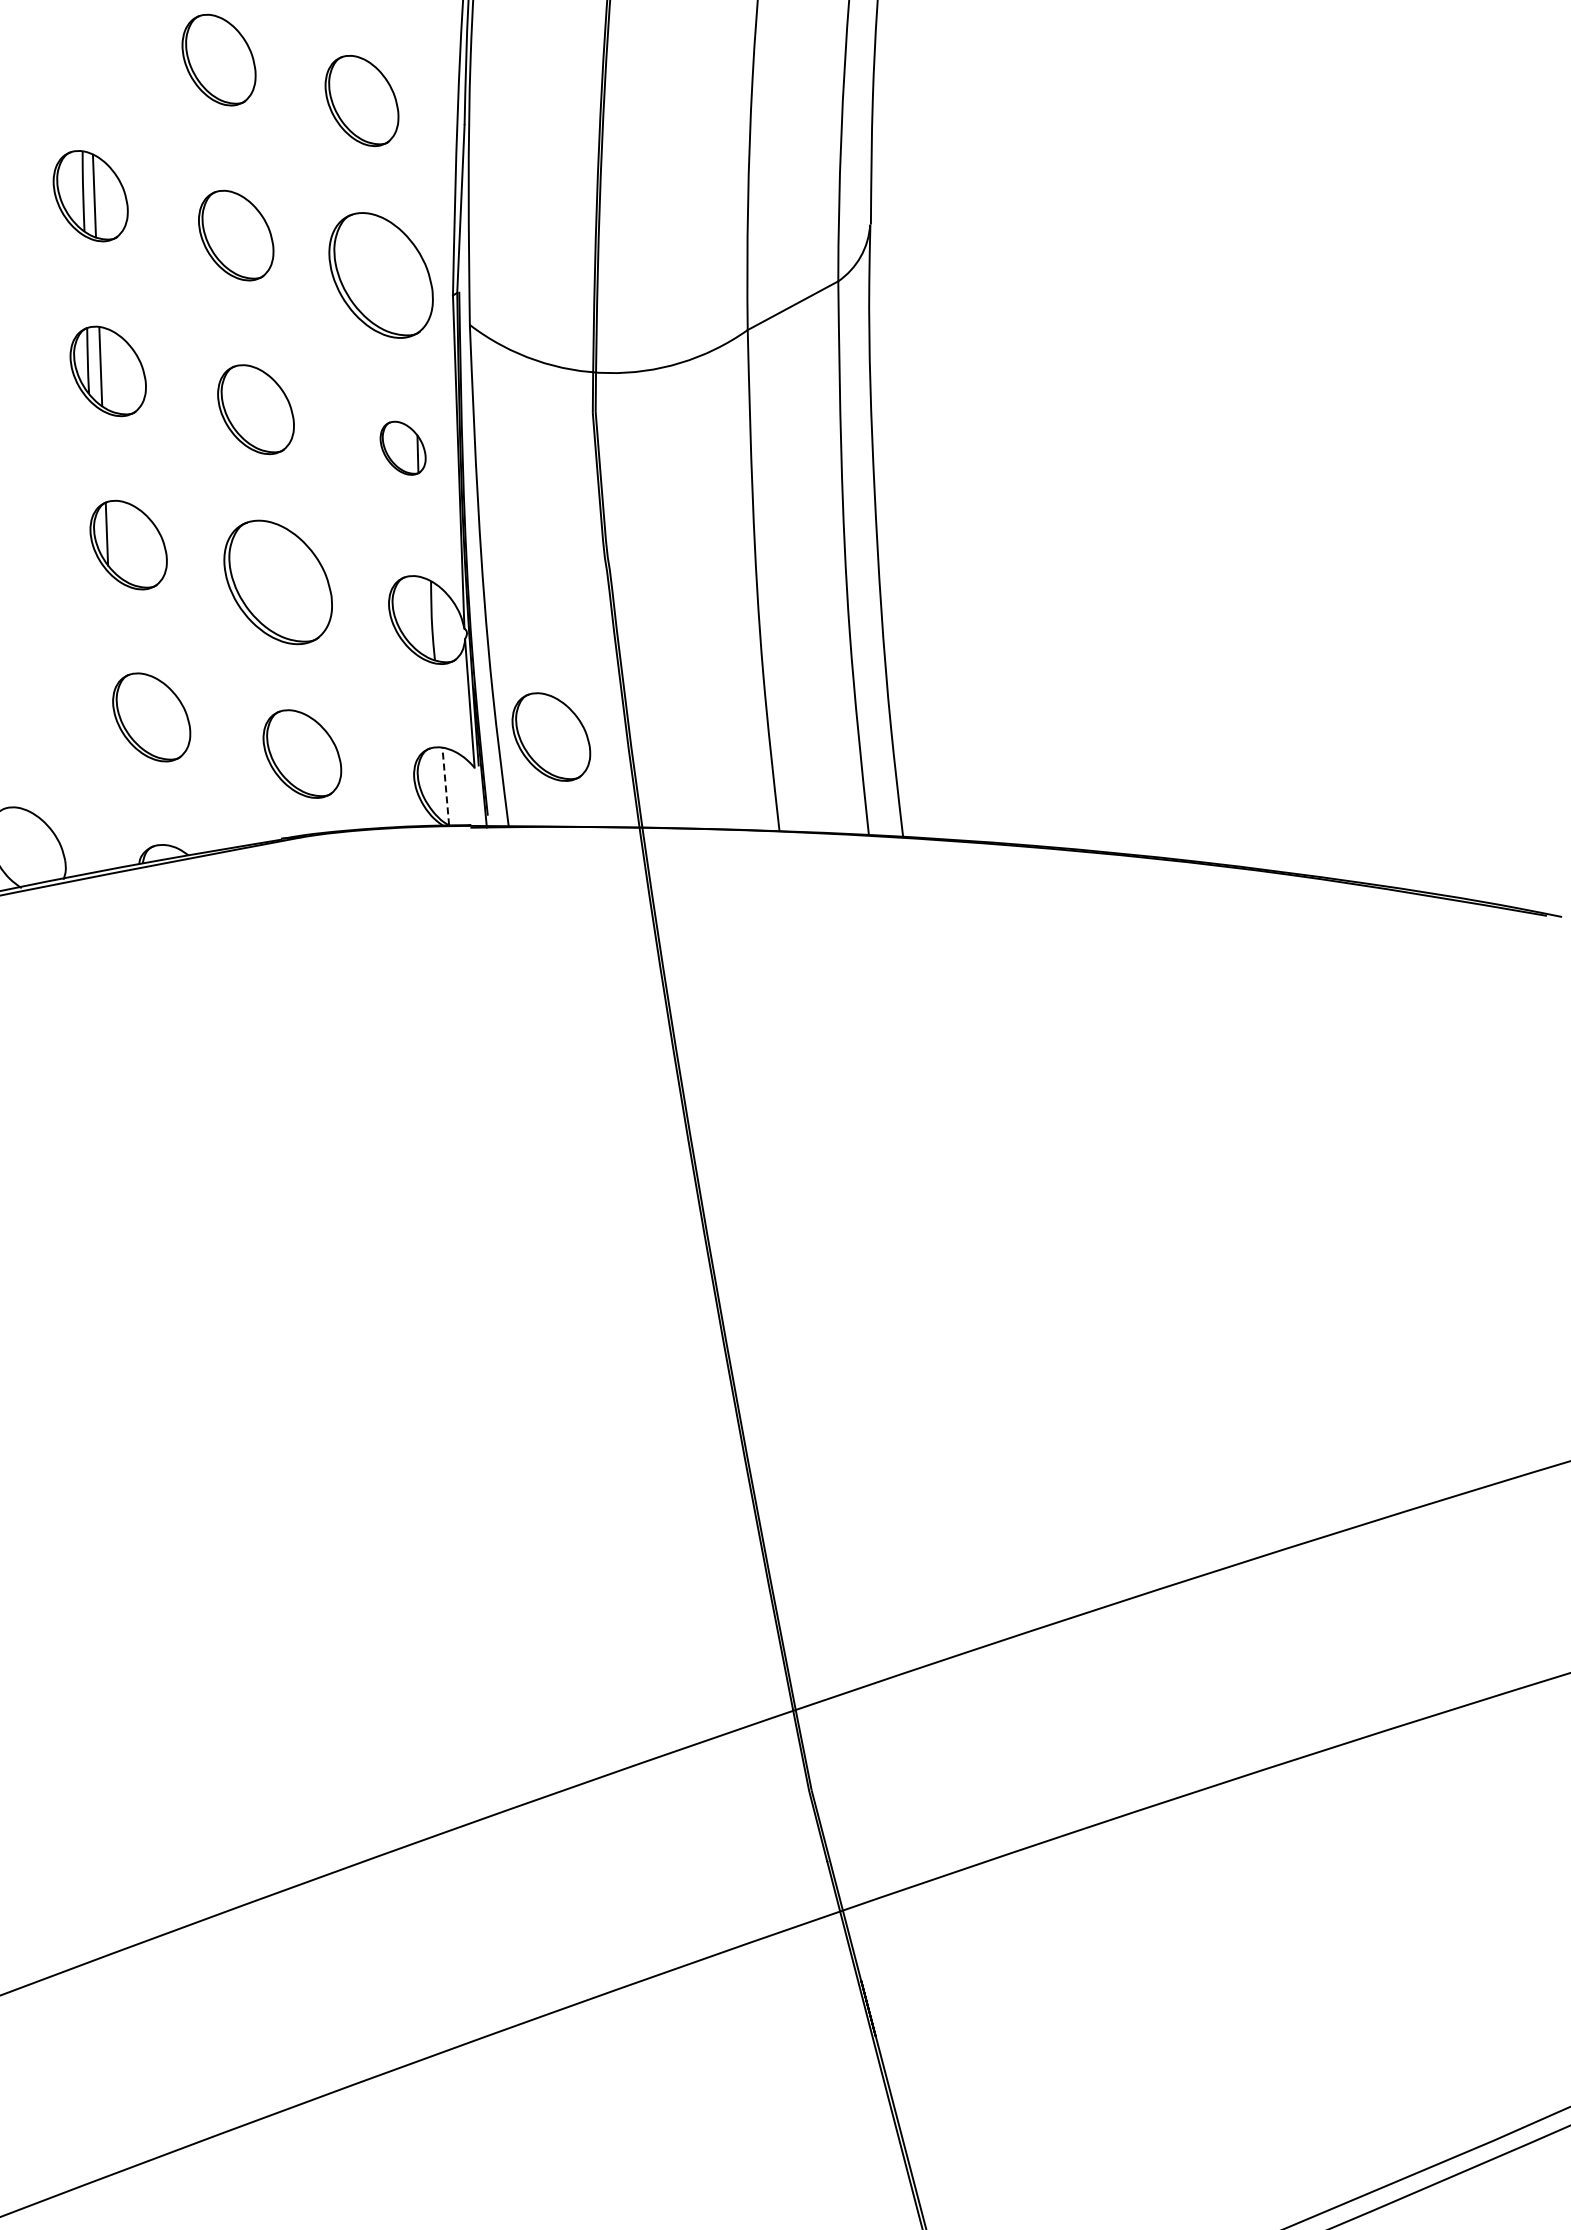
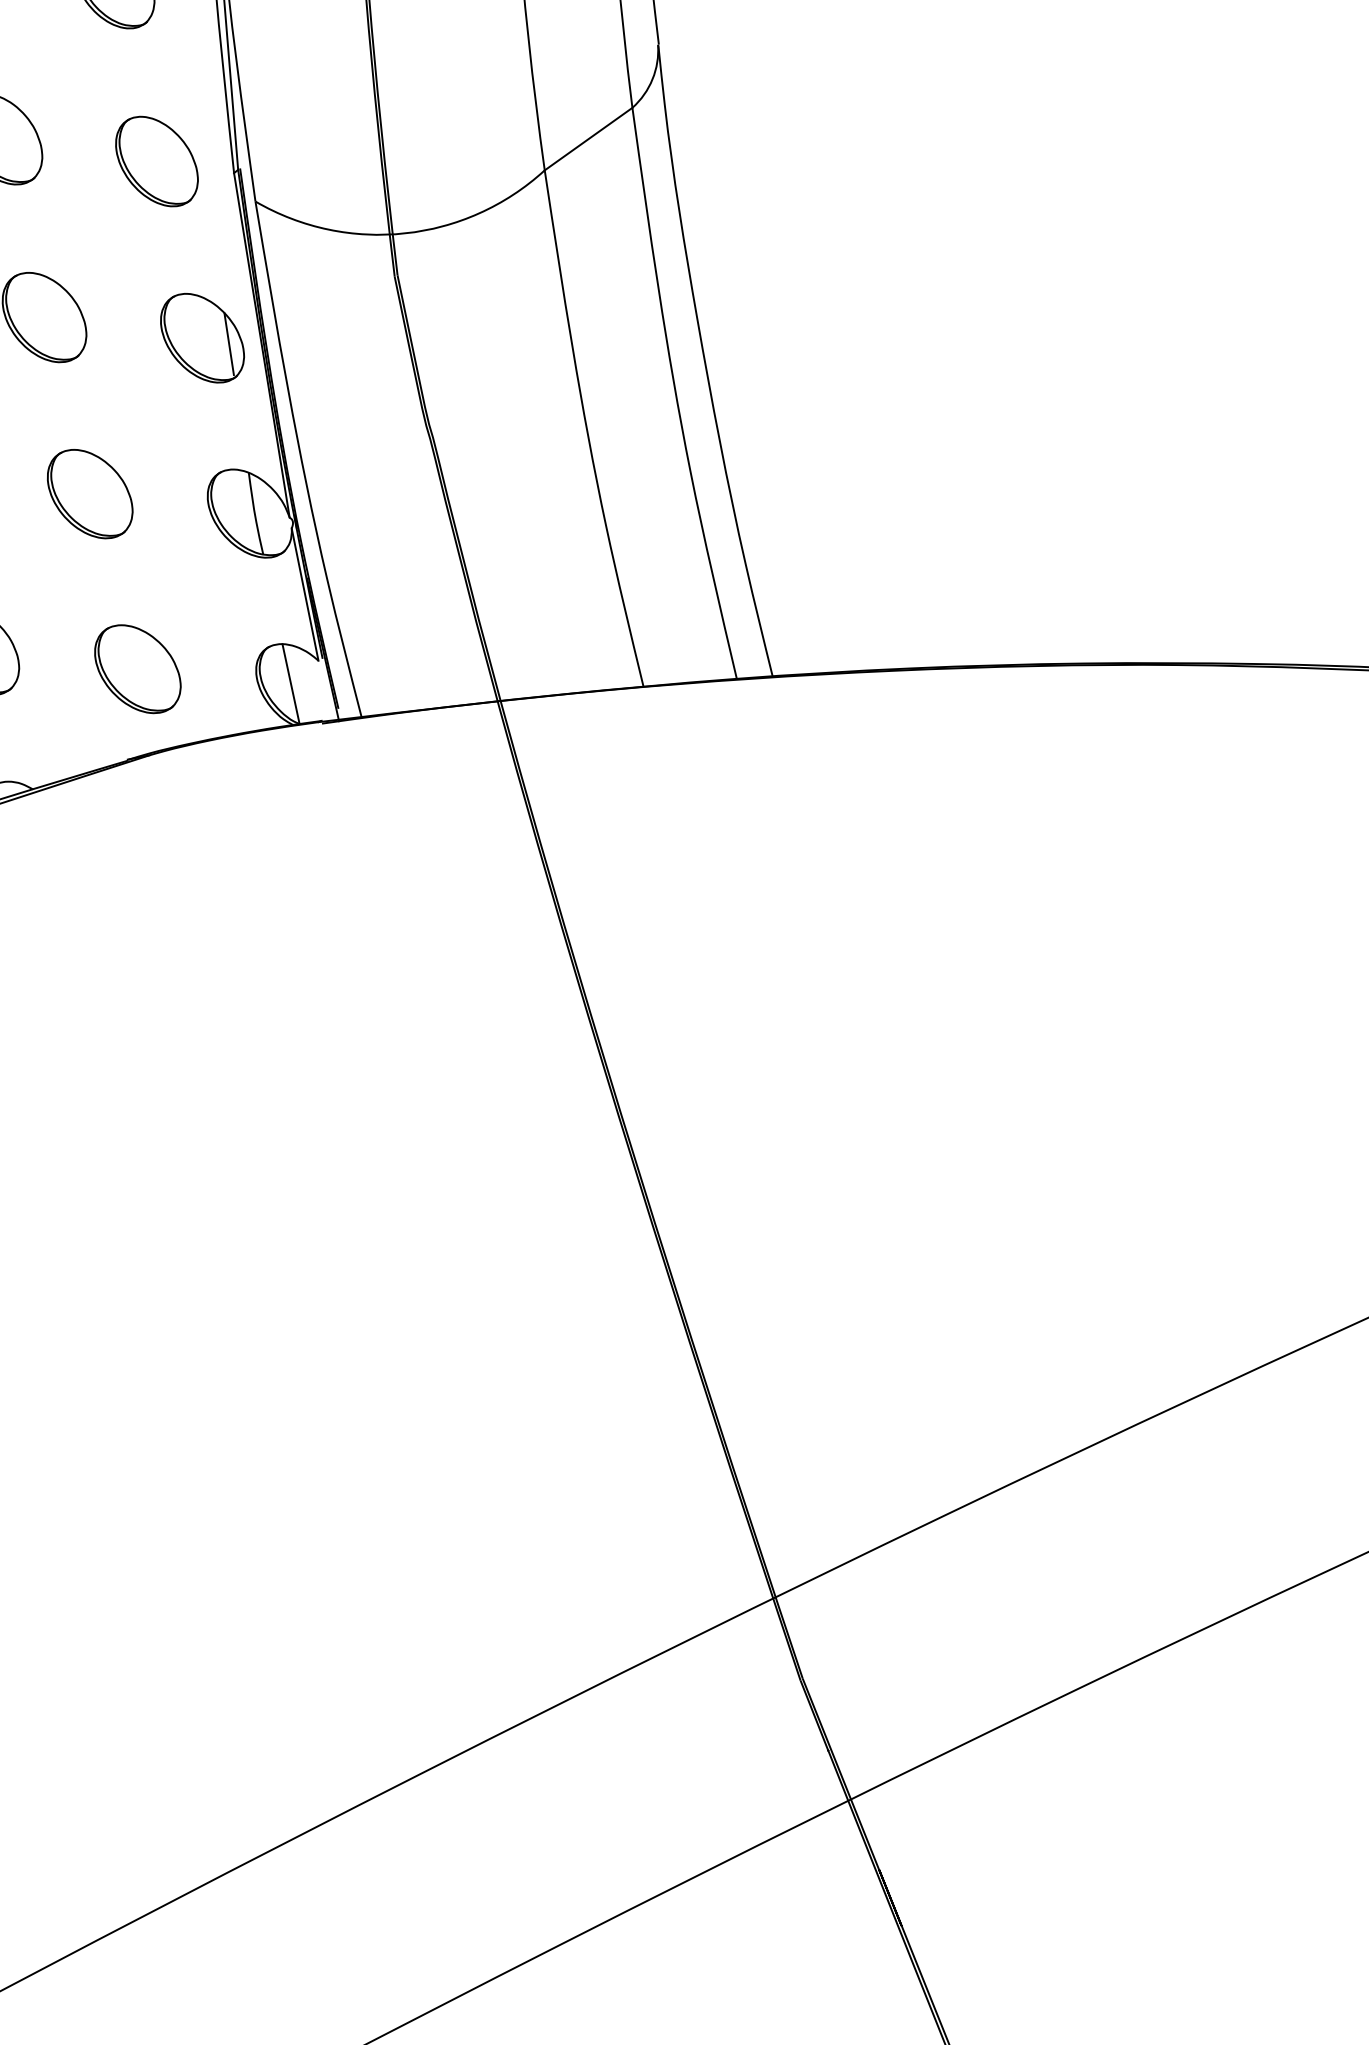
part: (381, 274) -> (157, 160), size x0.71
part: (402, 448) -> (201, 338), size x1.67
part: (277, 582) -> (89, 494), size x0.71
part: (551, 736) -> (394, 618), removed
line: (445, 786) -> (290, 684), dashed -> solid

